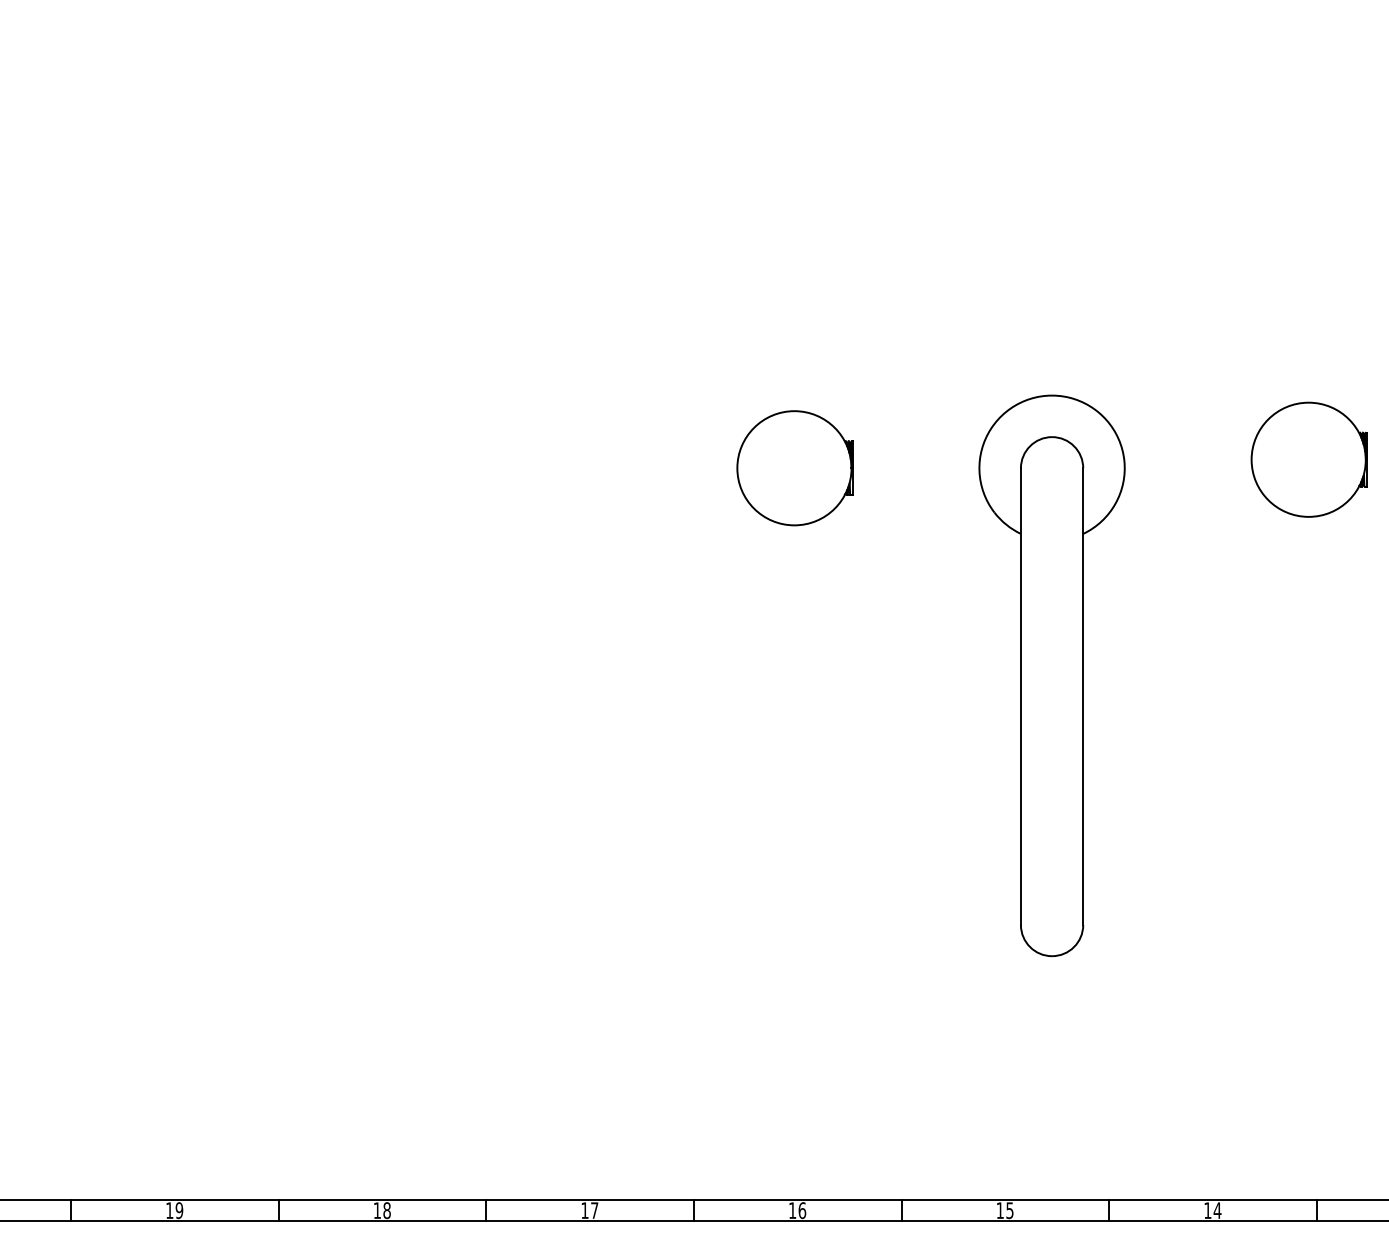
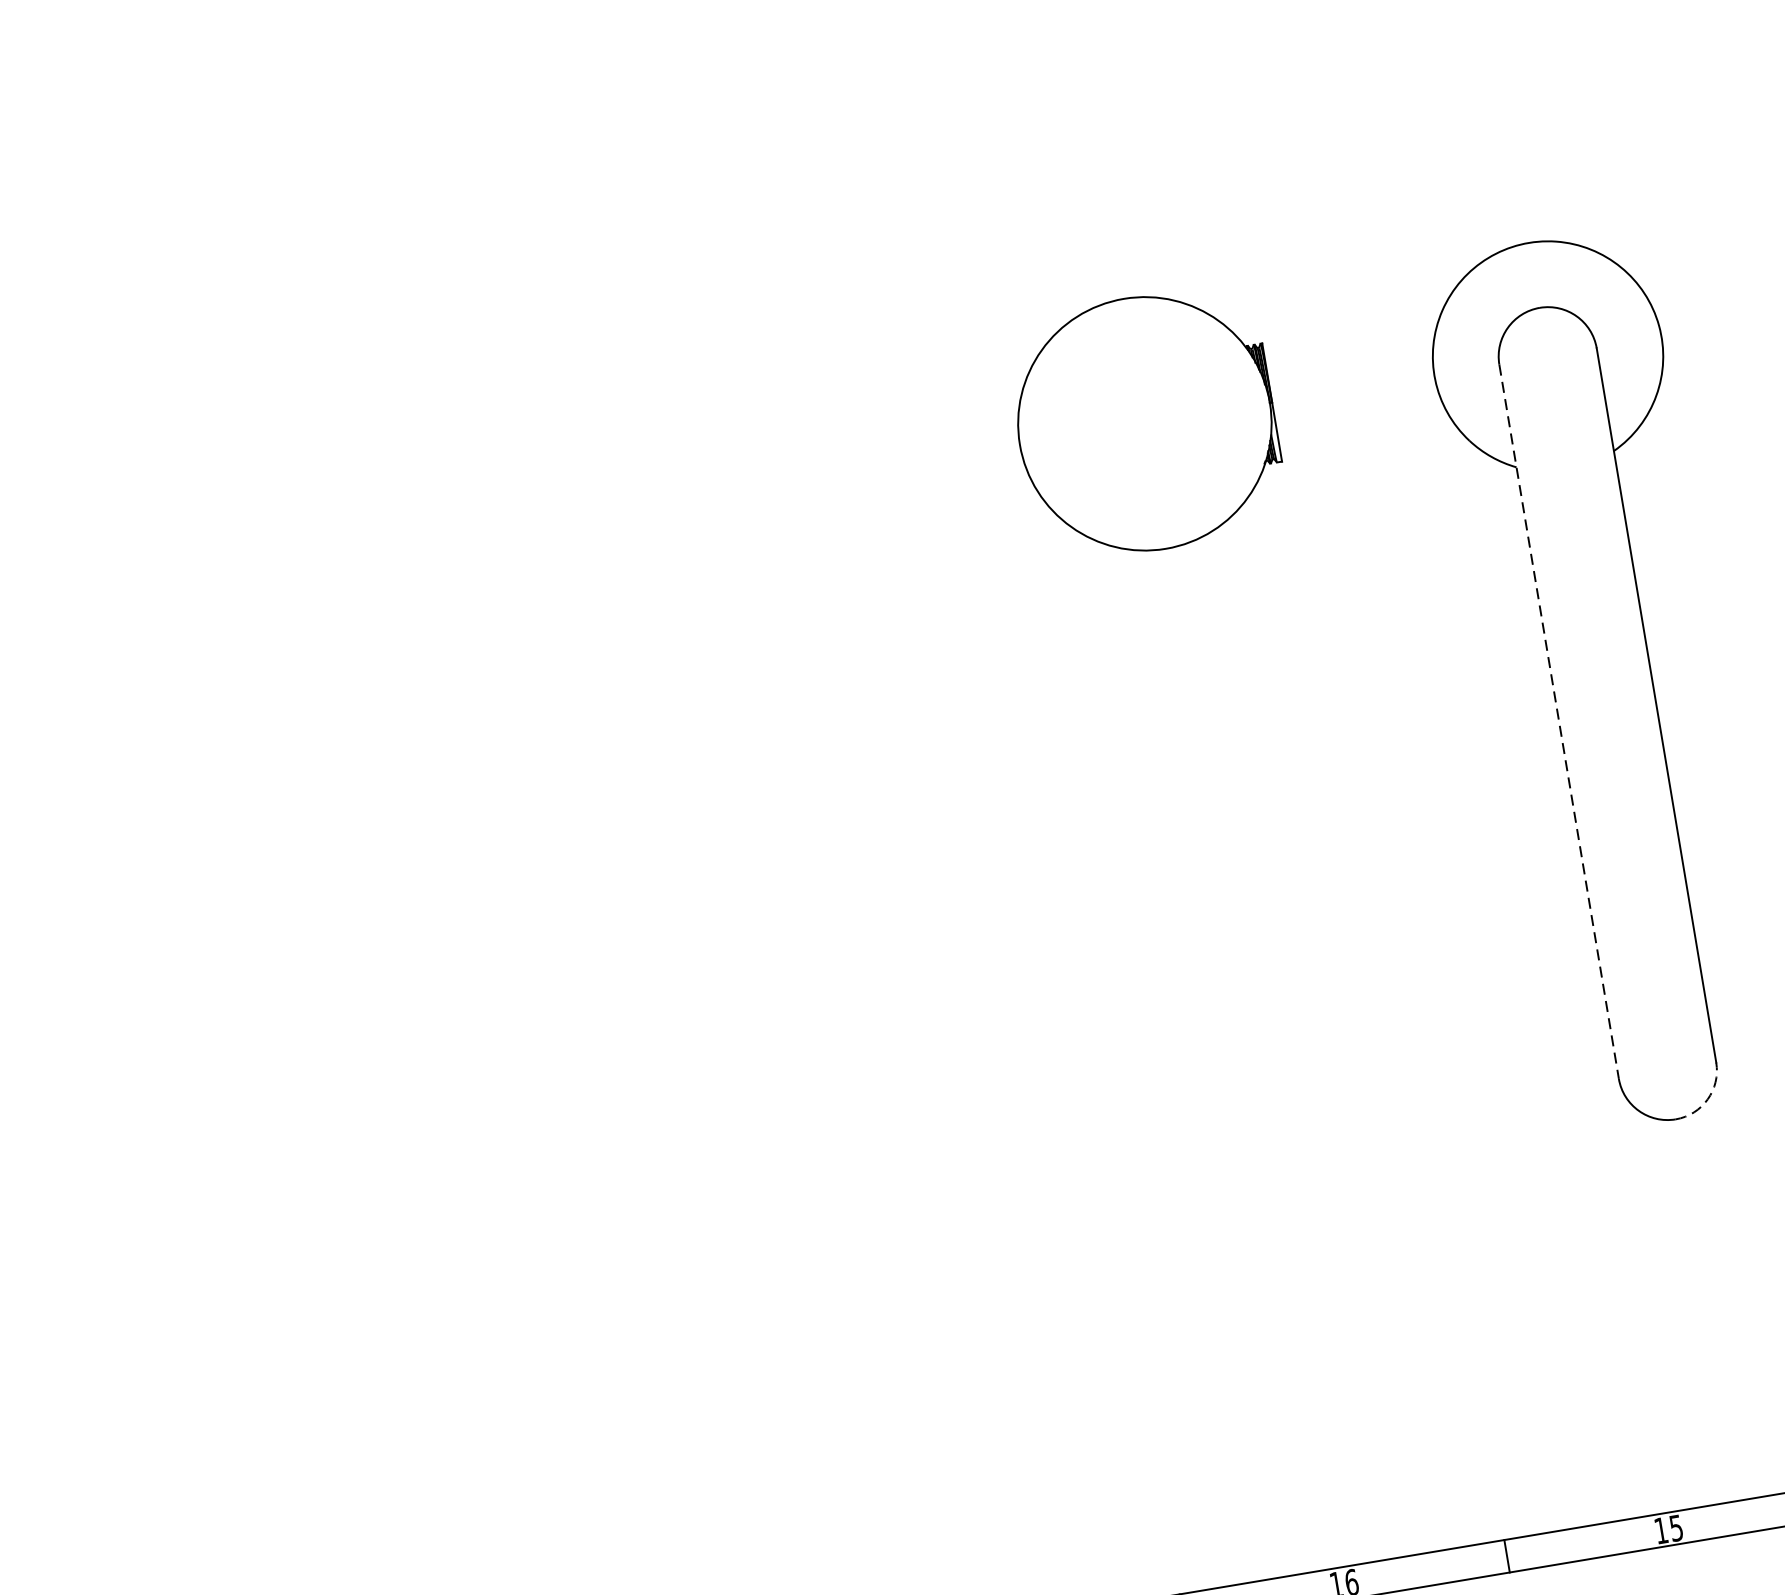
part: (794, 468) -> (1145, 424), size x1.4
line: (1020, 697) -> (1558, 723), solid -> dashed
arc: (1074, 947) -> (1708, 1099), solid -> dashed

